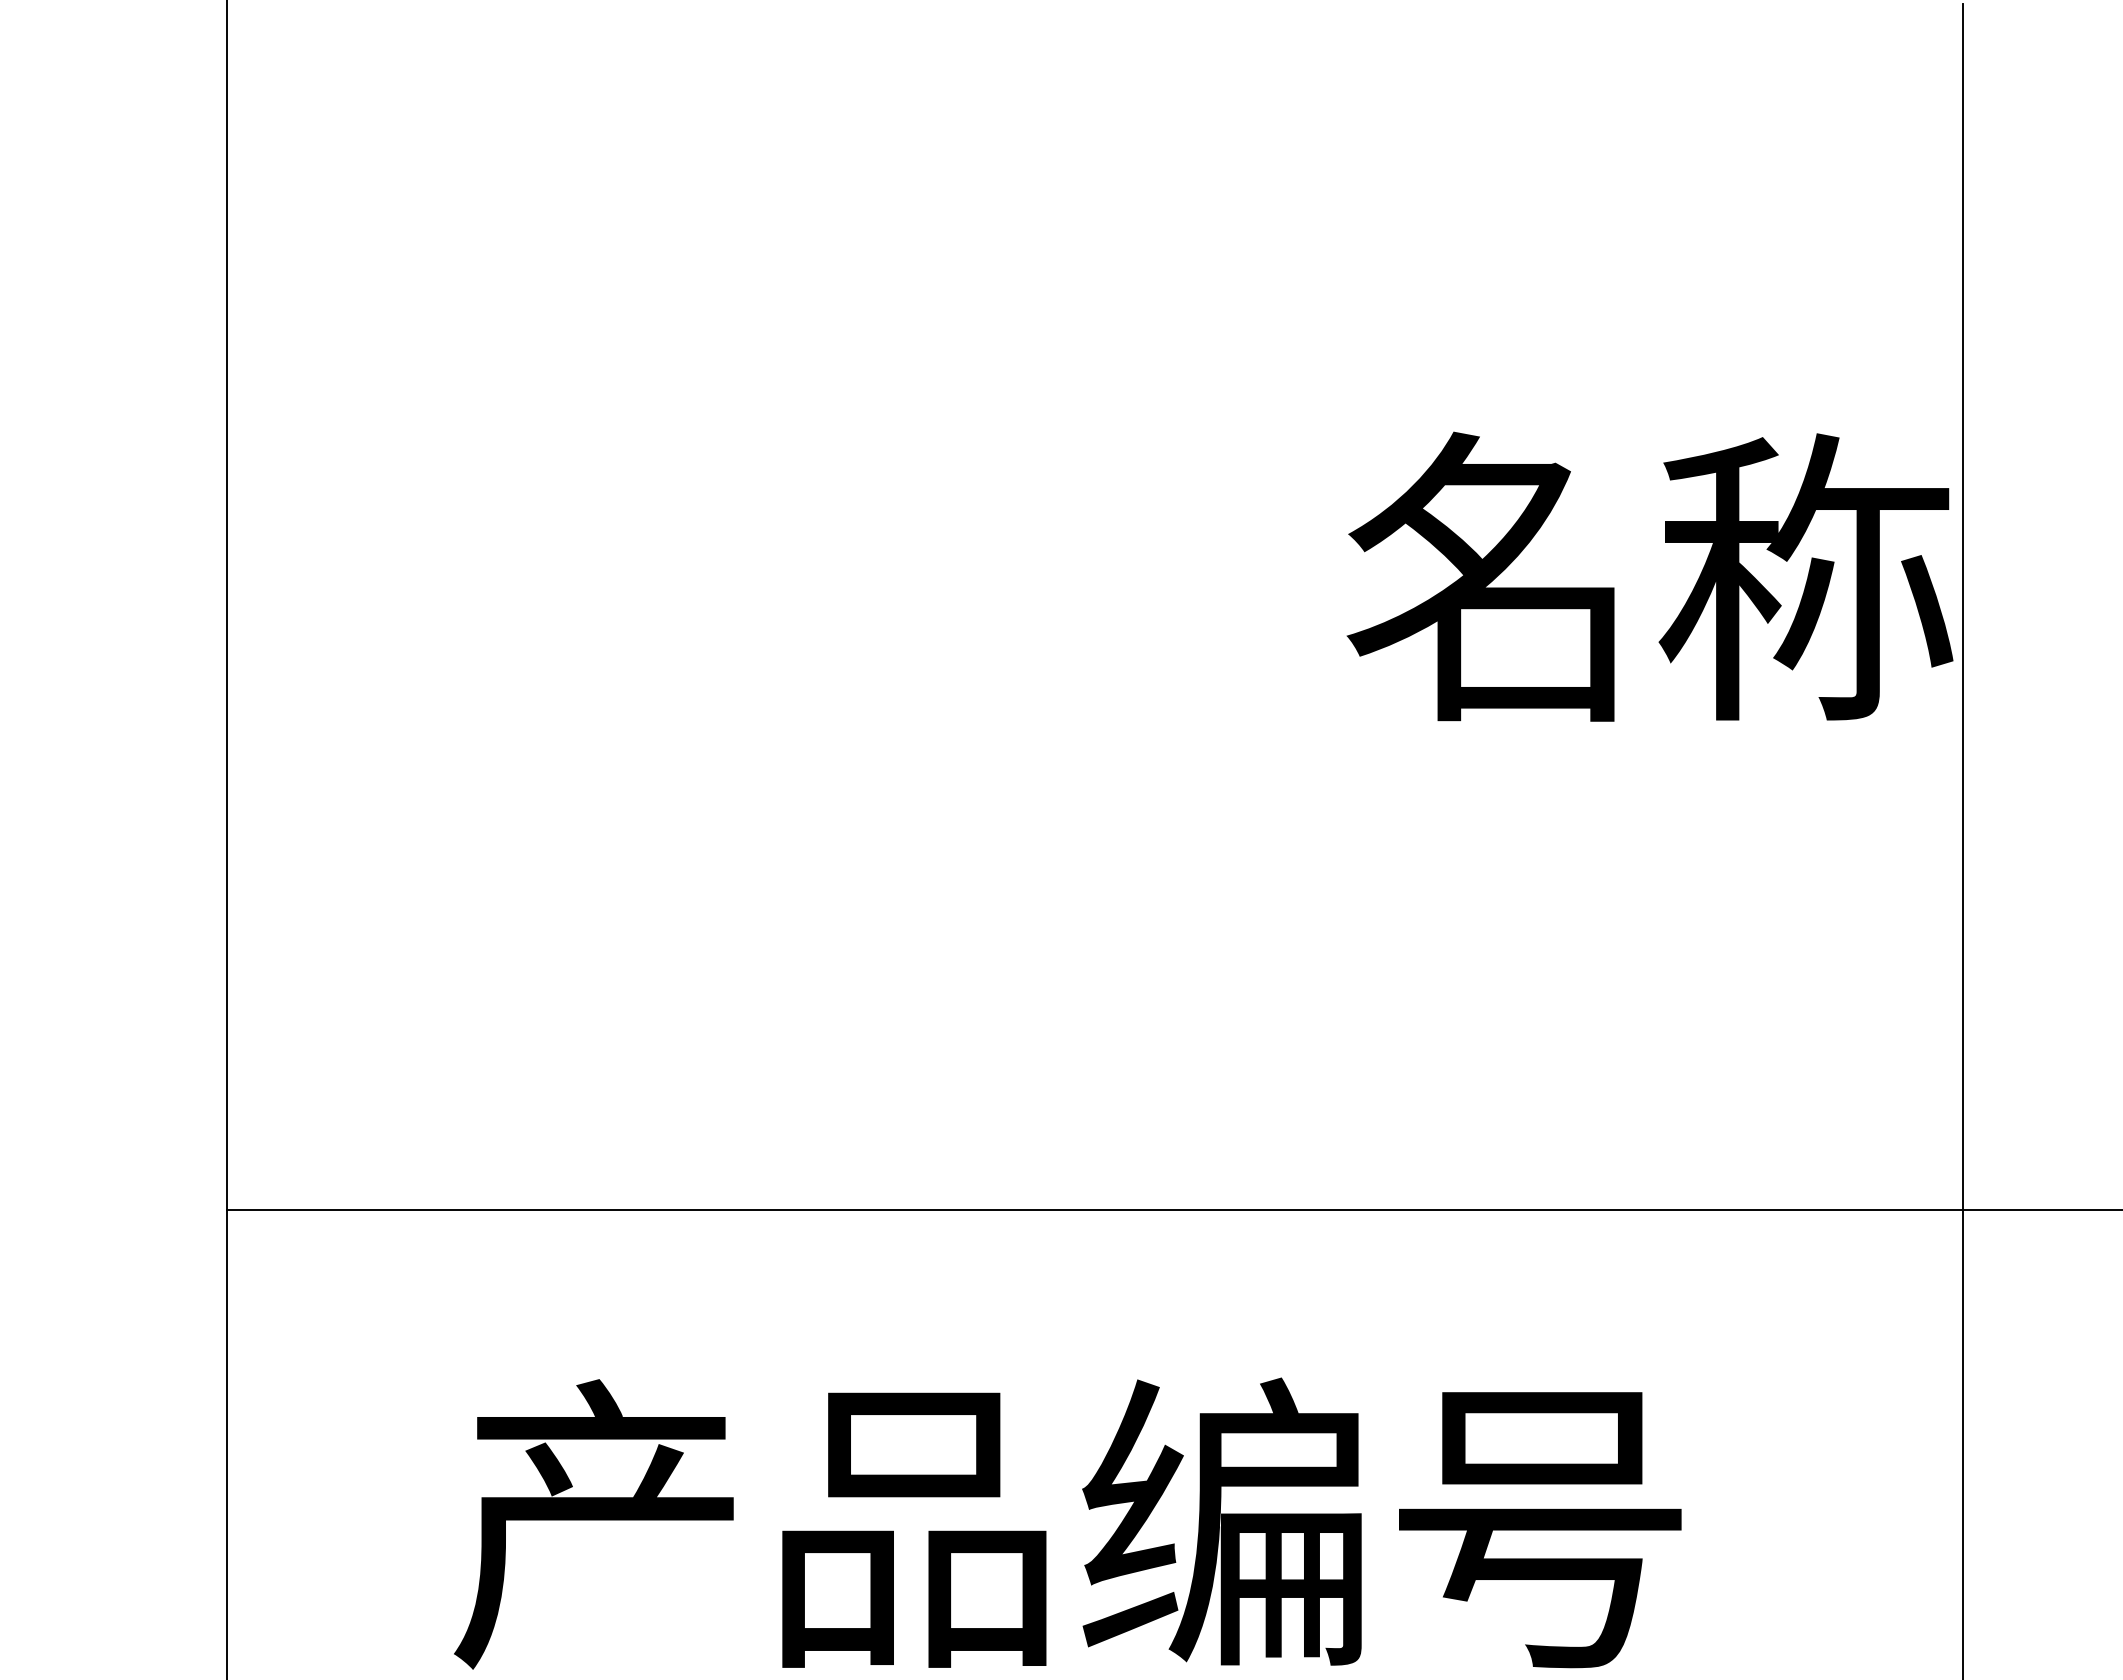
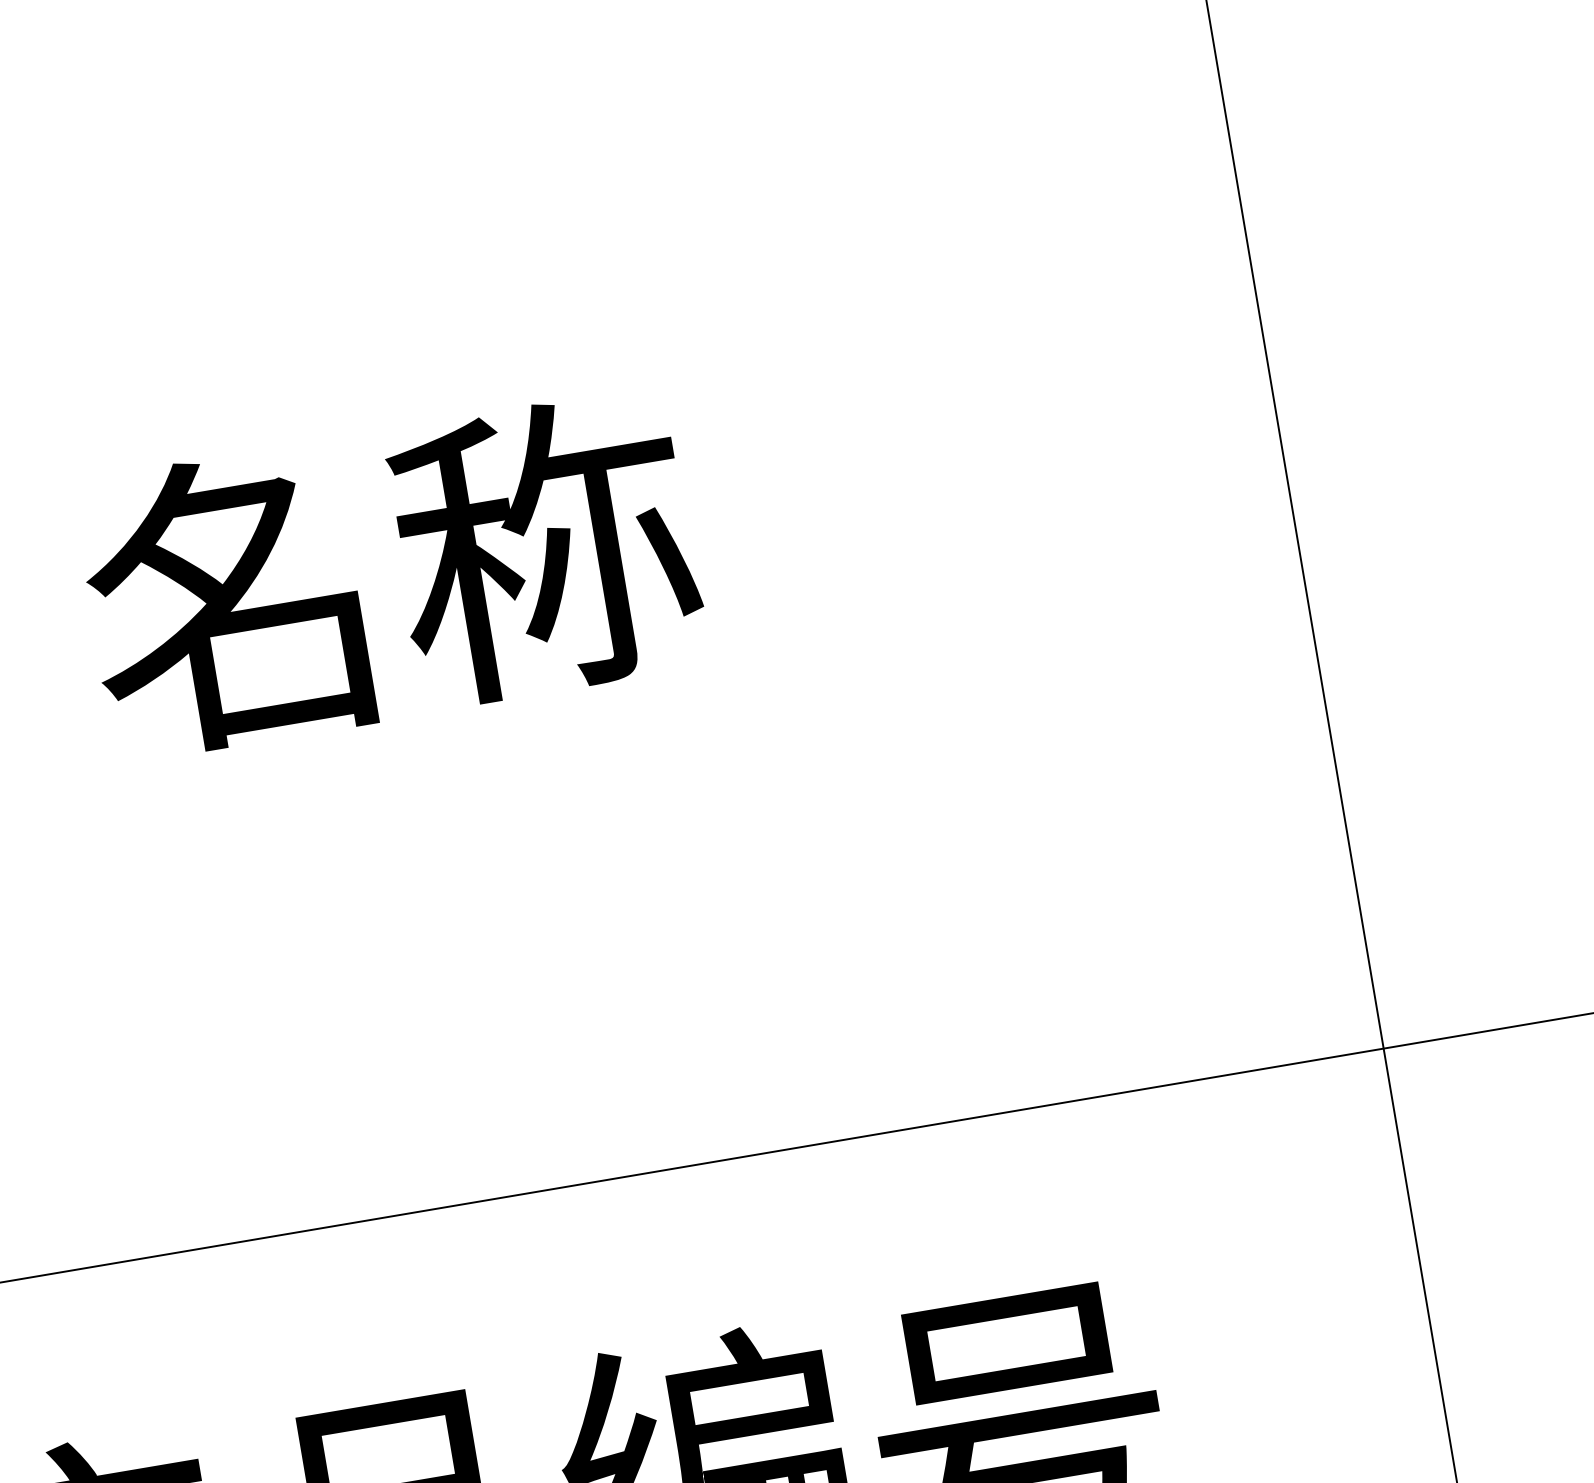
text: (1649, 576) -> (390, 573), moved

